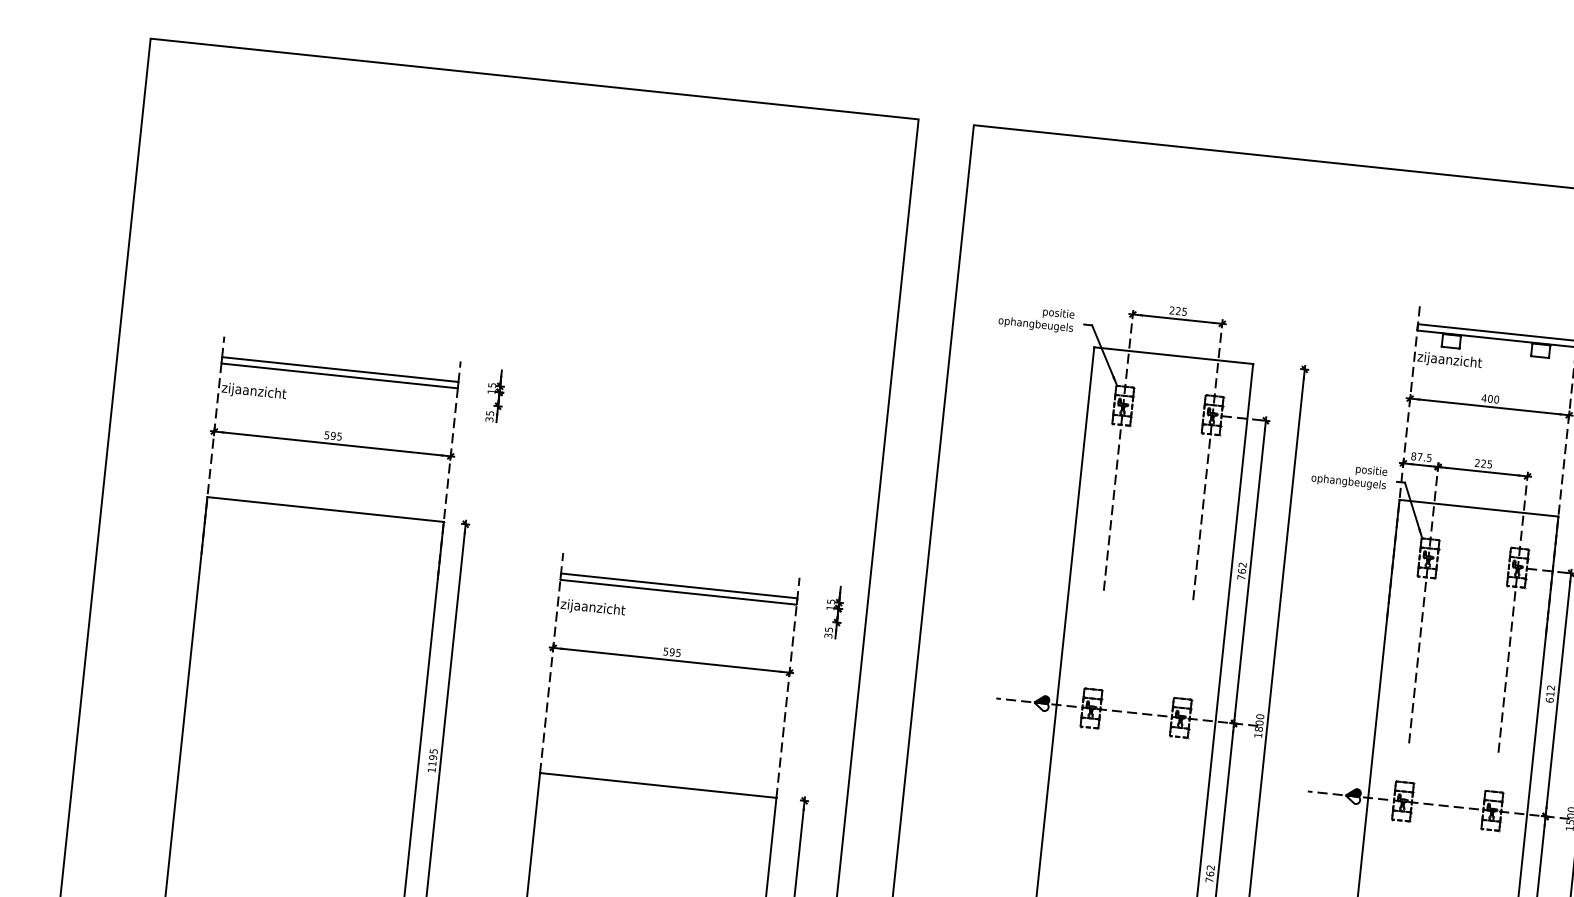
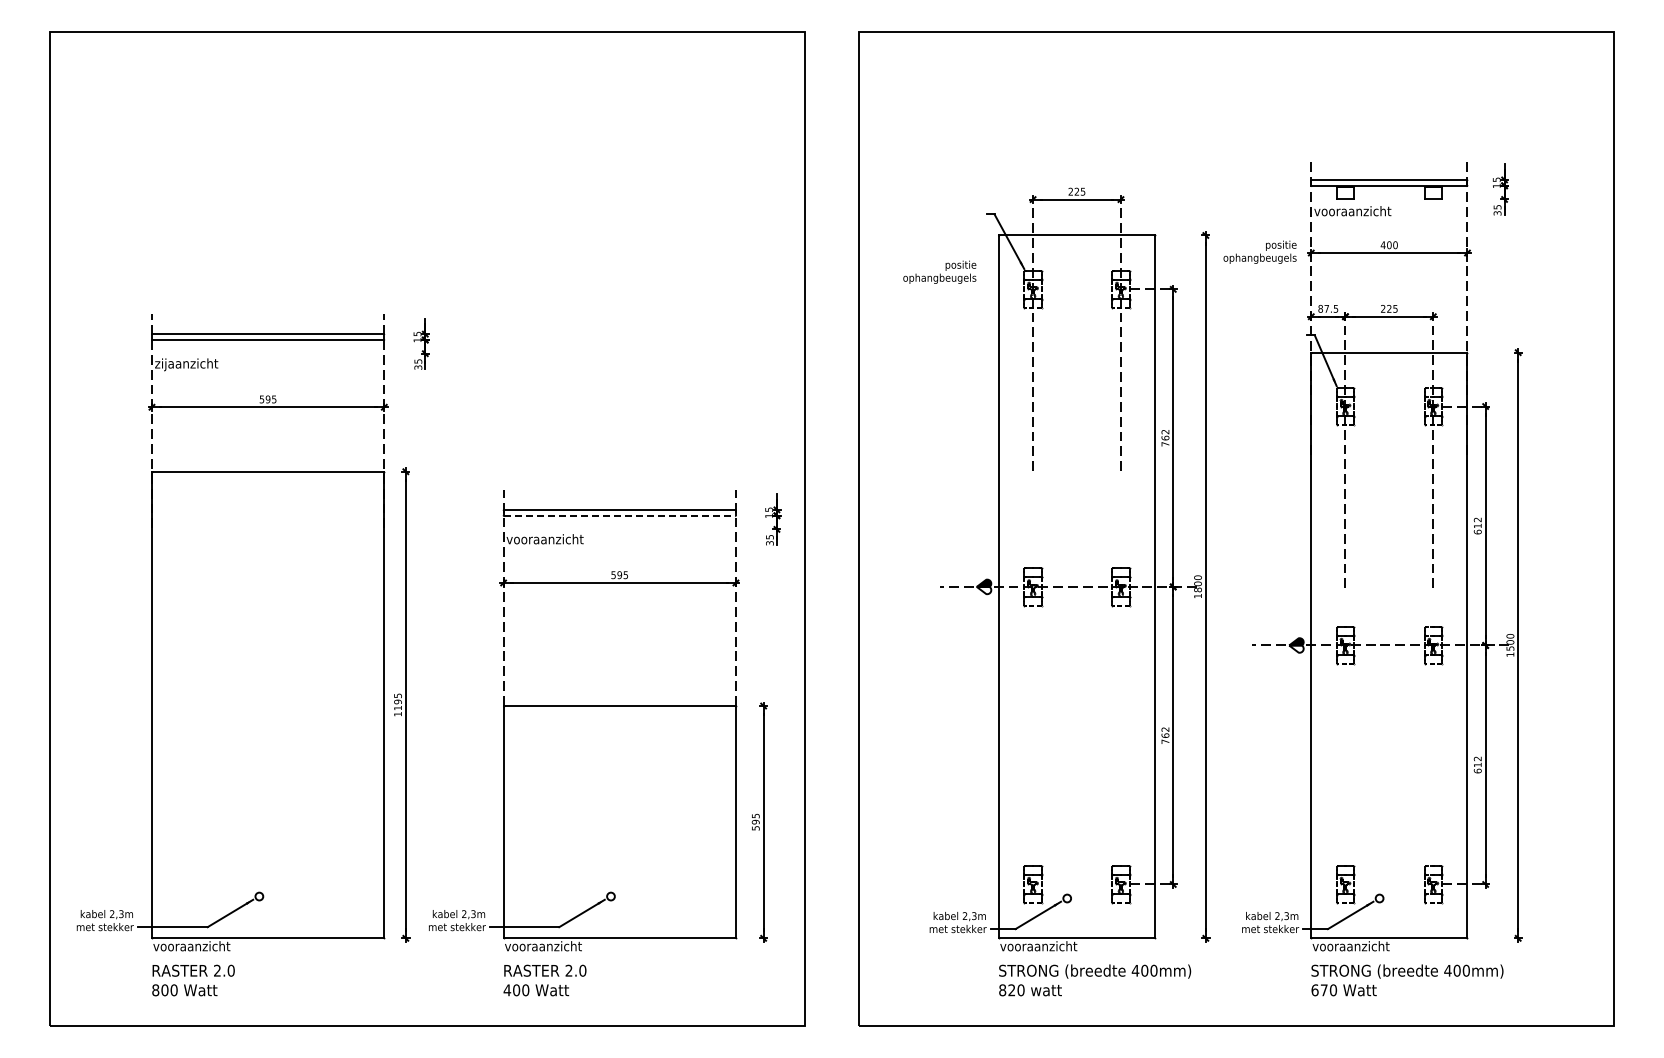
text: (1036, 317) -> (939, 271), moved
text: (1456, 361) -> (1352, 212), zijaanzicht -> vooraanzicht
text: (1348, 474) -> (1259, 251), moved
line: (679, 592) -> (620, 516), solid -> dashed
text: (599, 609) -> (544, 540), zijaanzicht -> vooraanzicht

